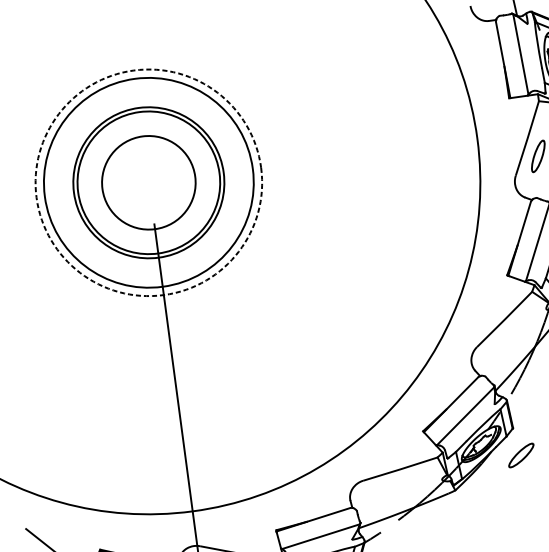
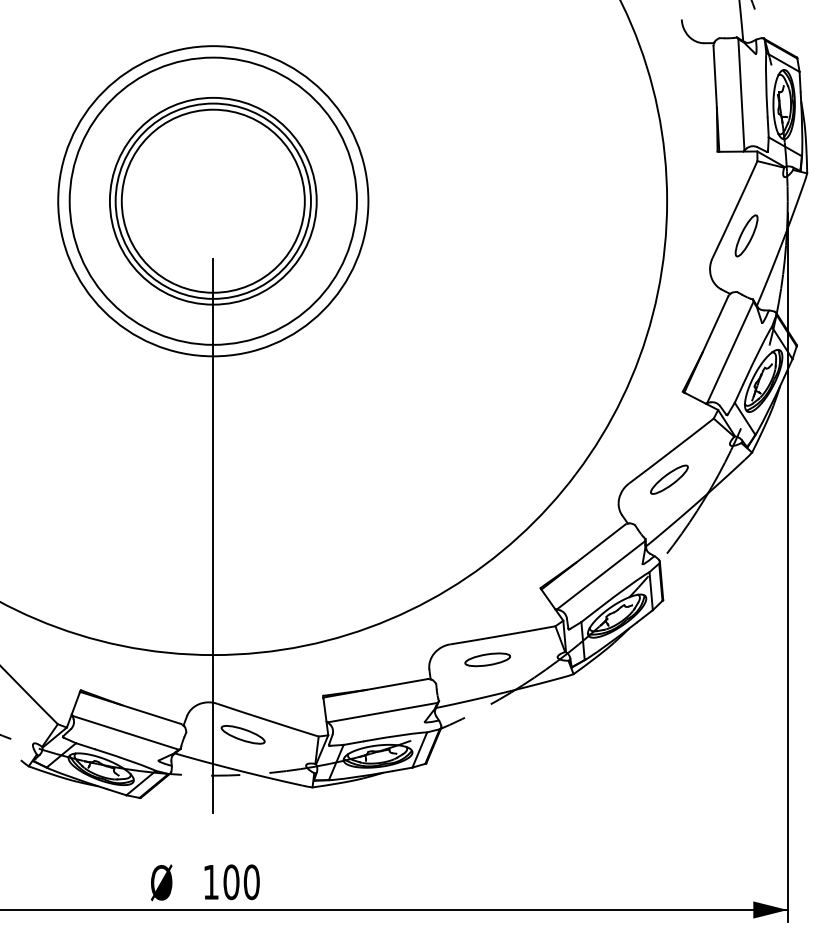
circle: (148, 182) -> (212, 200), size x1.43
circle: (149, 182) -> (213, 201), dashed -> solid
part: (521, 455) -> (669, 479), moved
part: (391, 488) -> (487, 659), added

